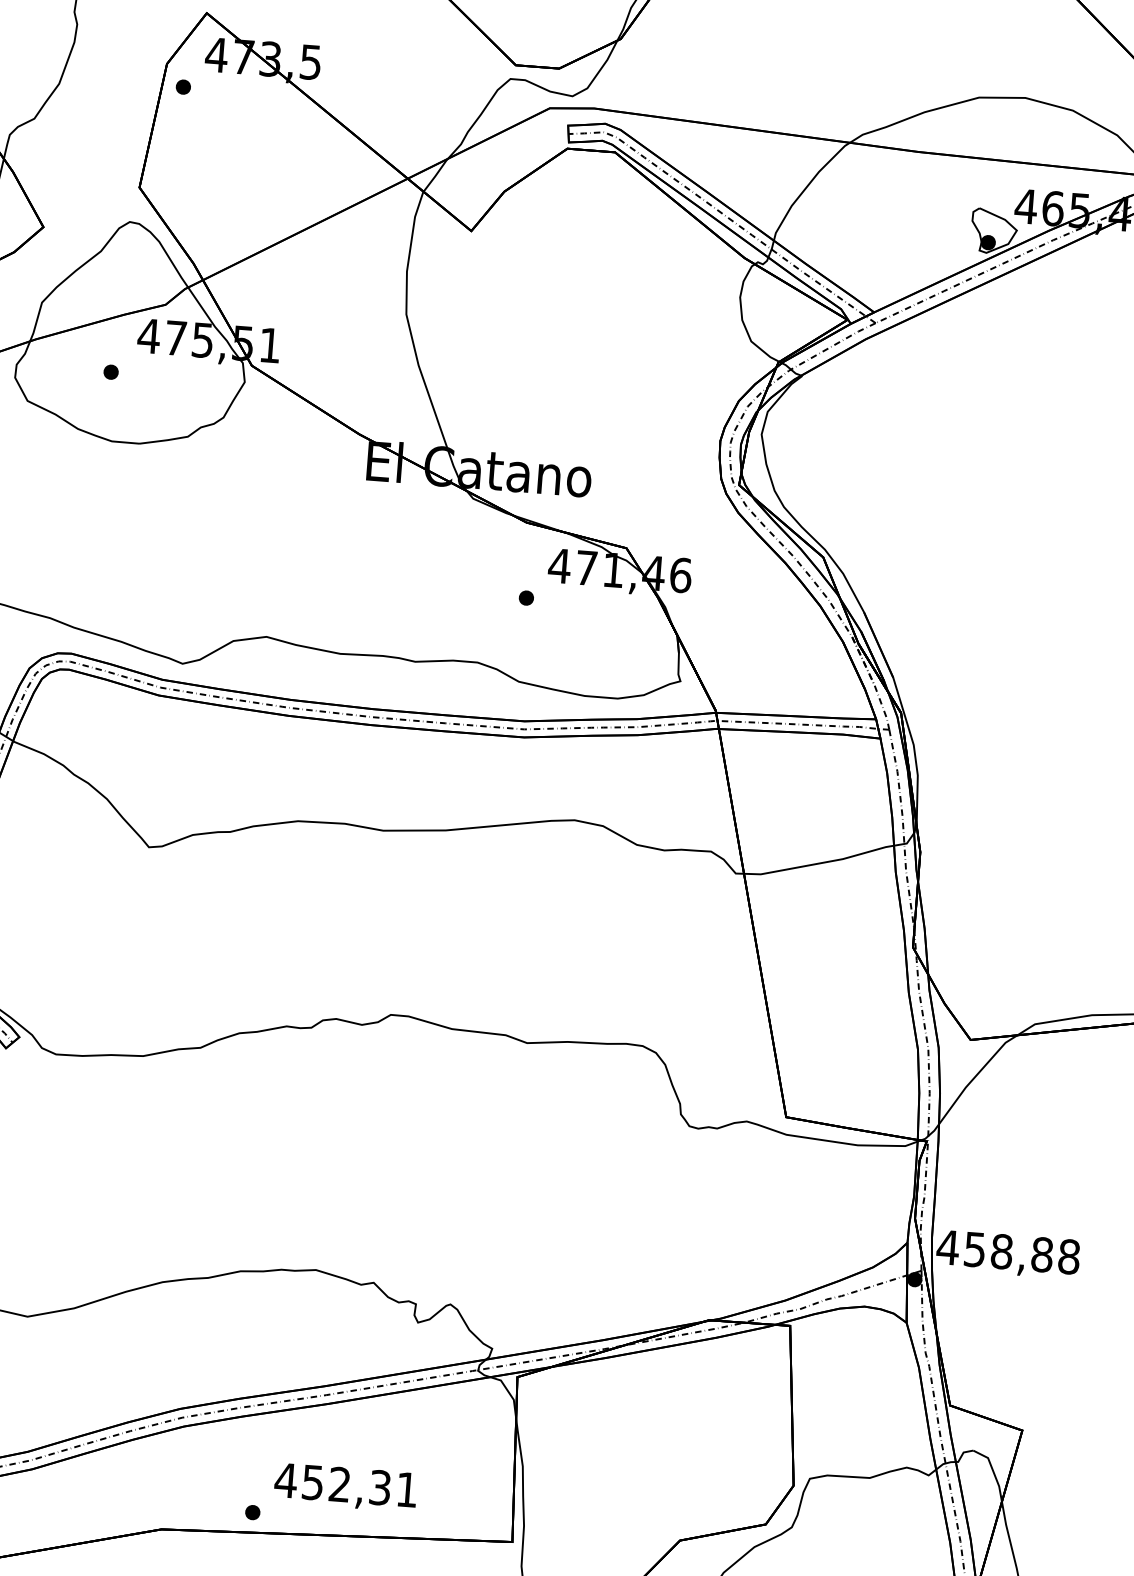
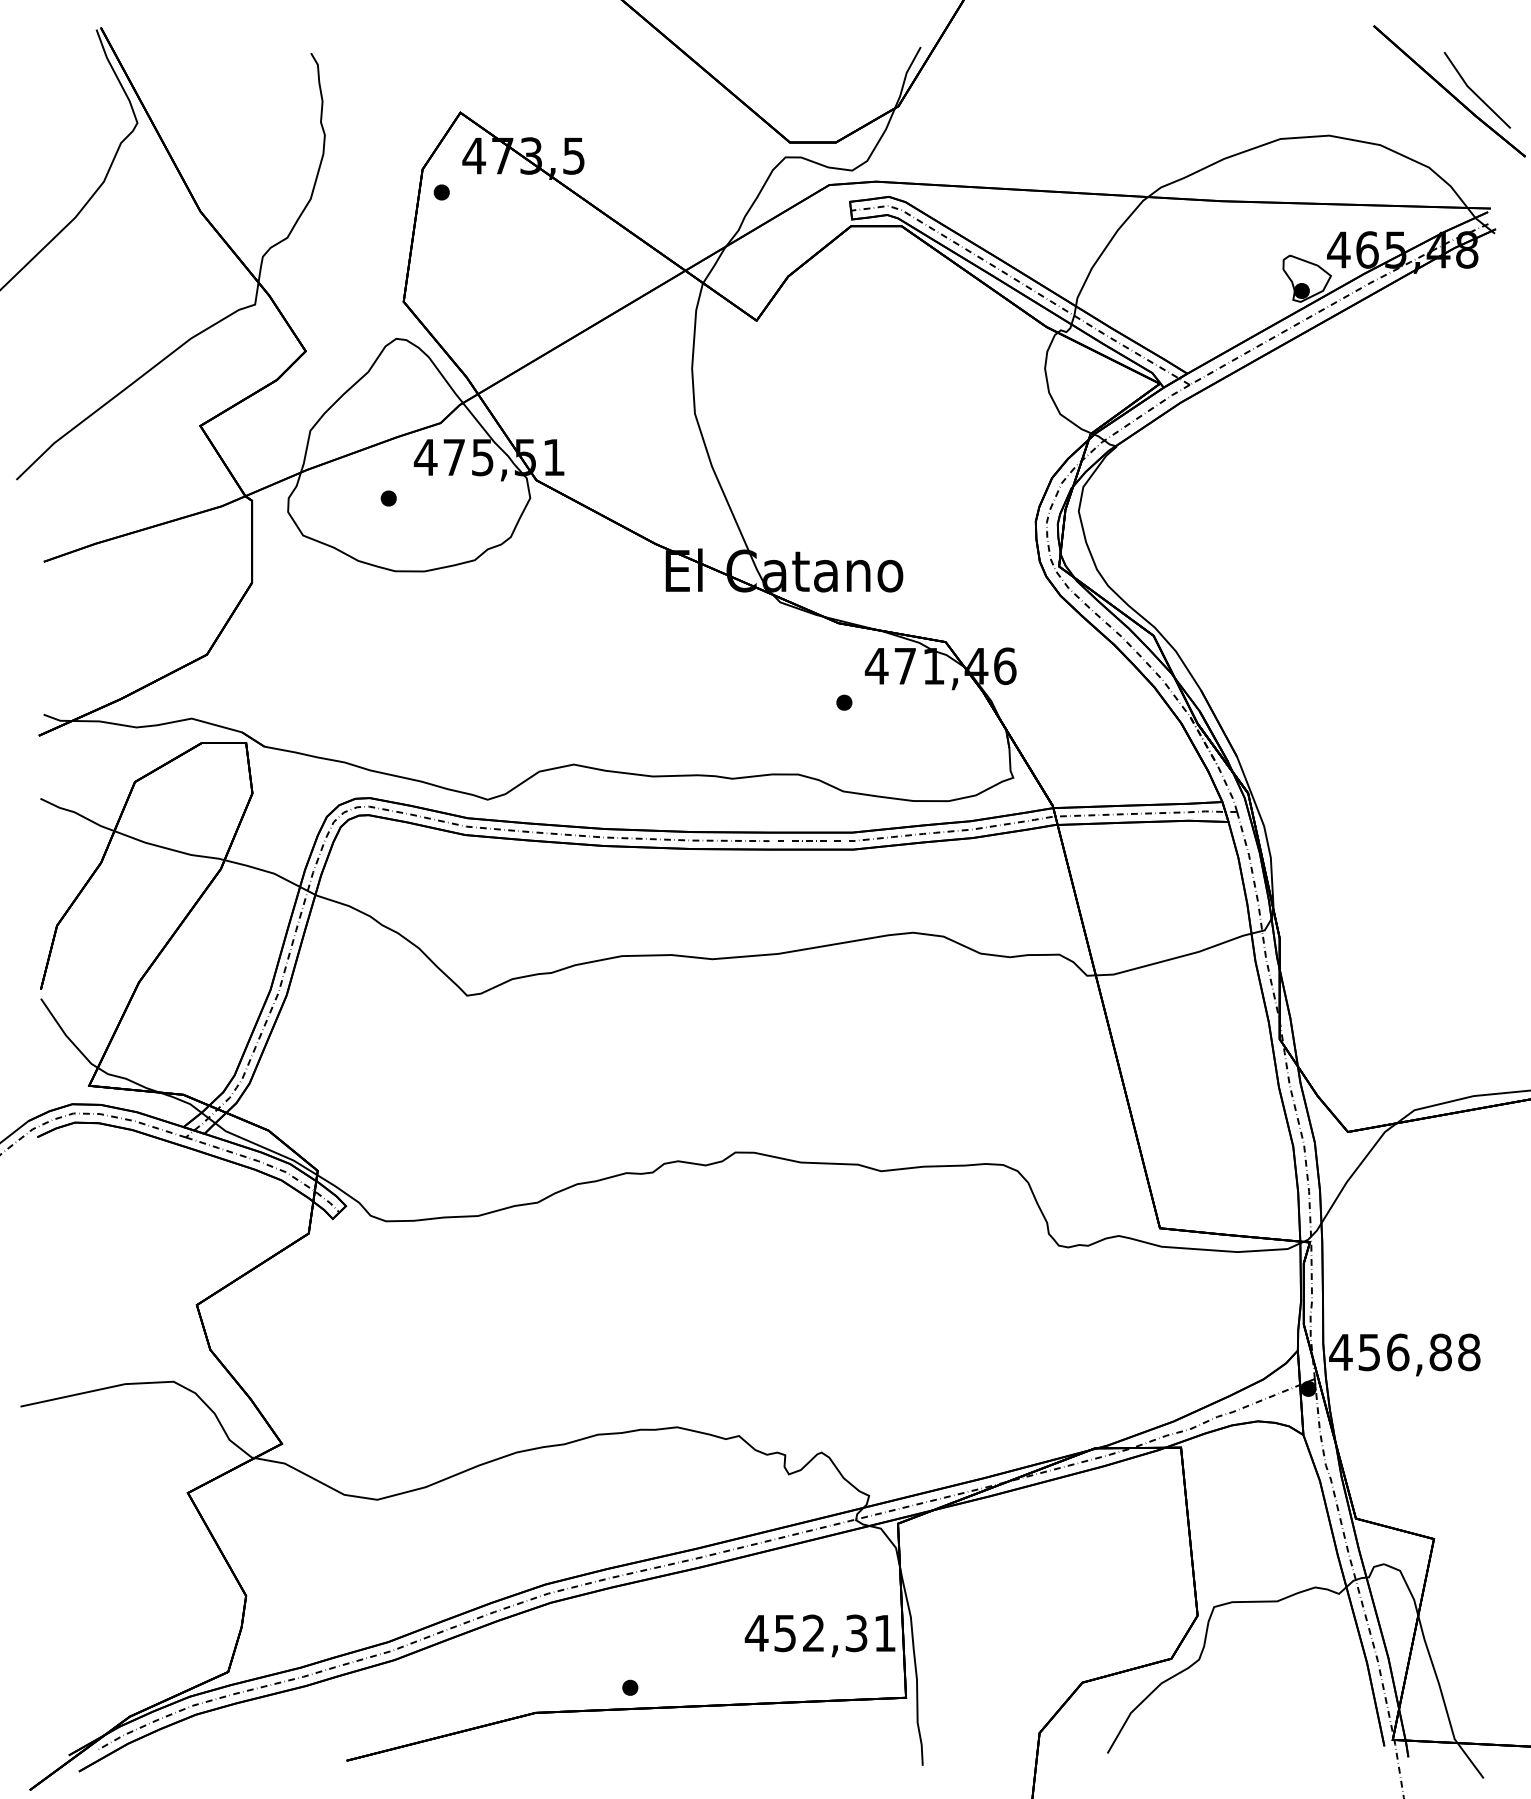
text: (1002, 1251) -> (1398, 1352), 458,88 -> 456,88
text: (345, 1487) -> (819, 1635), moved

